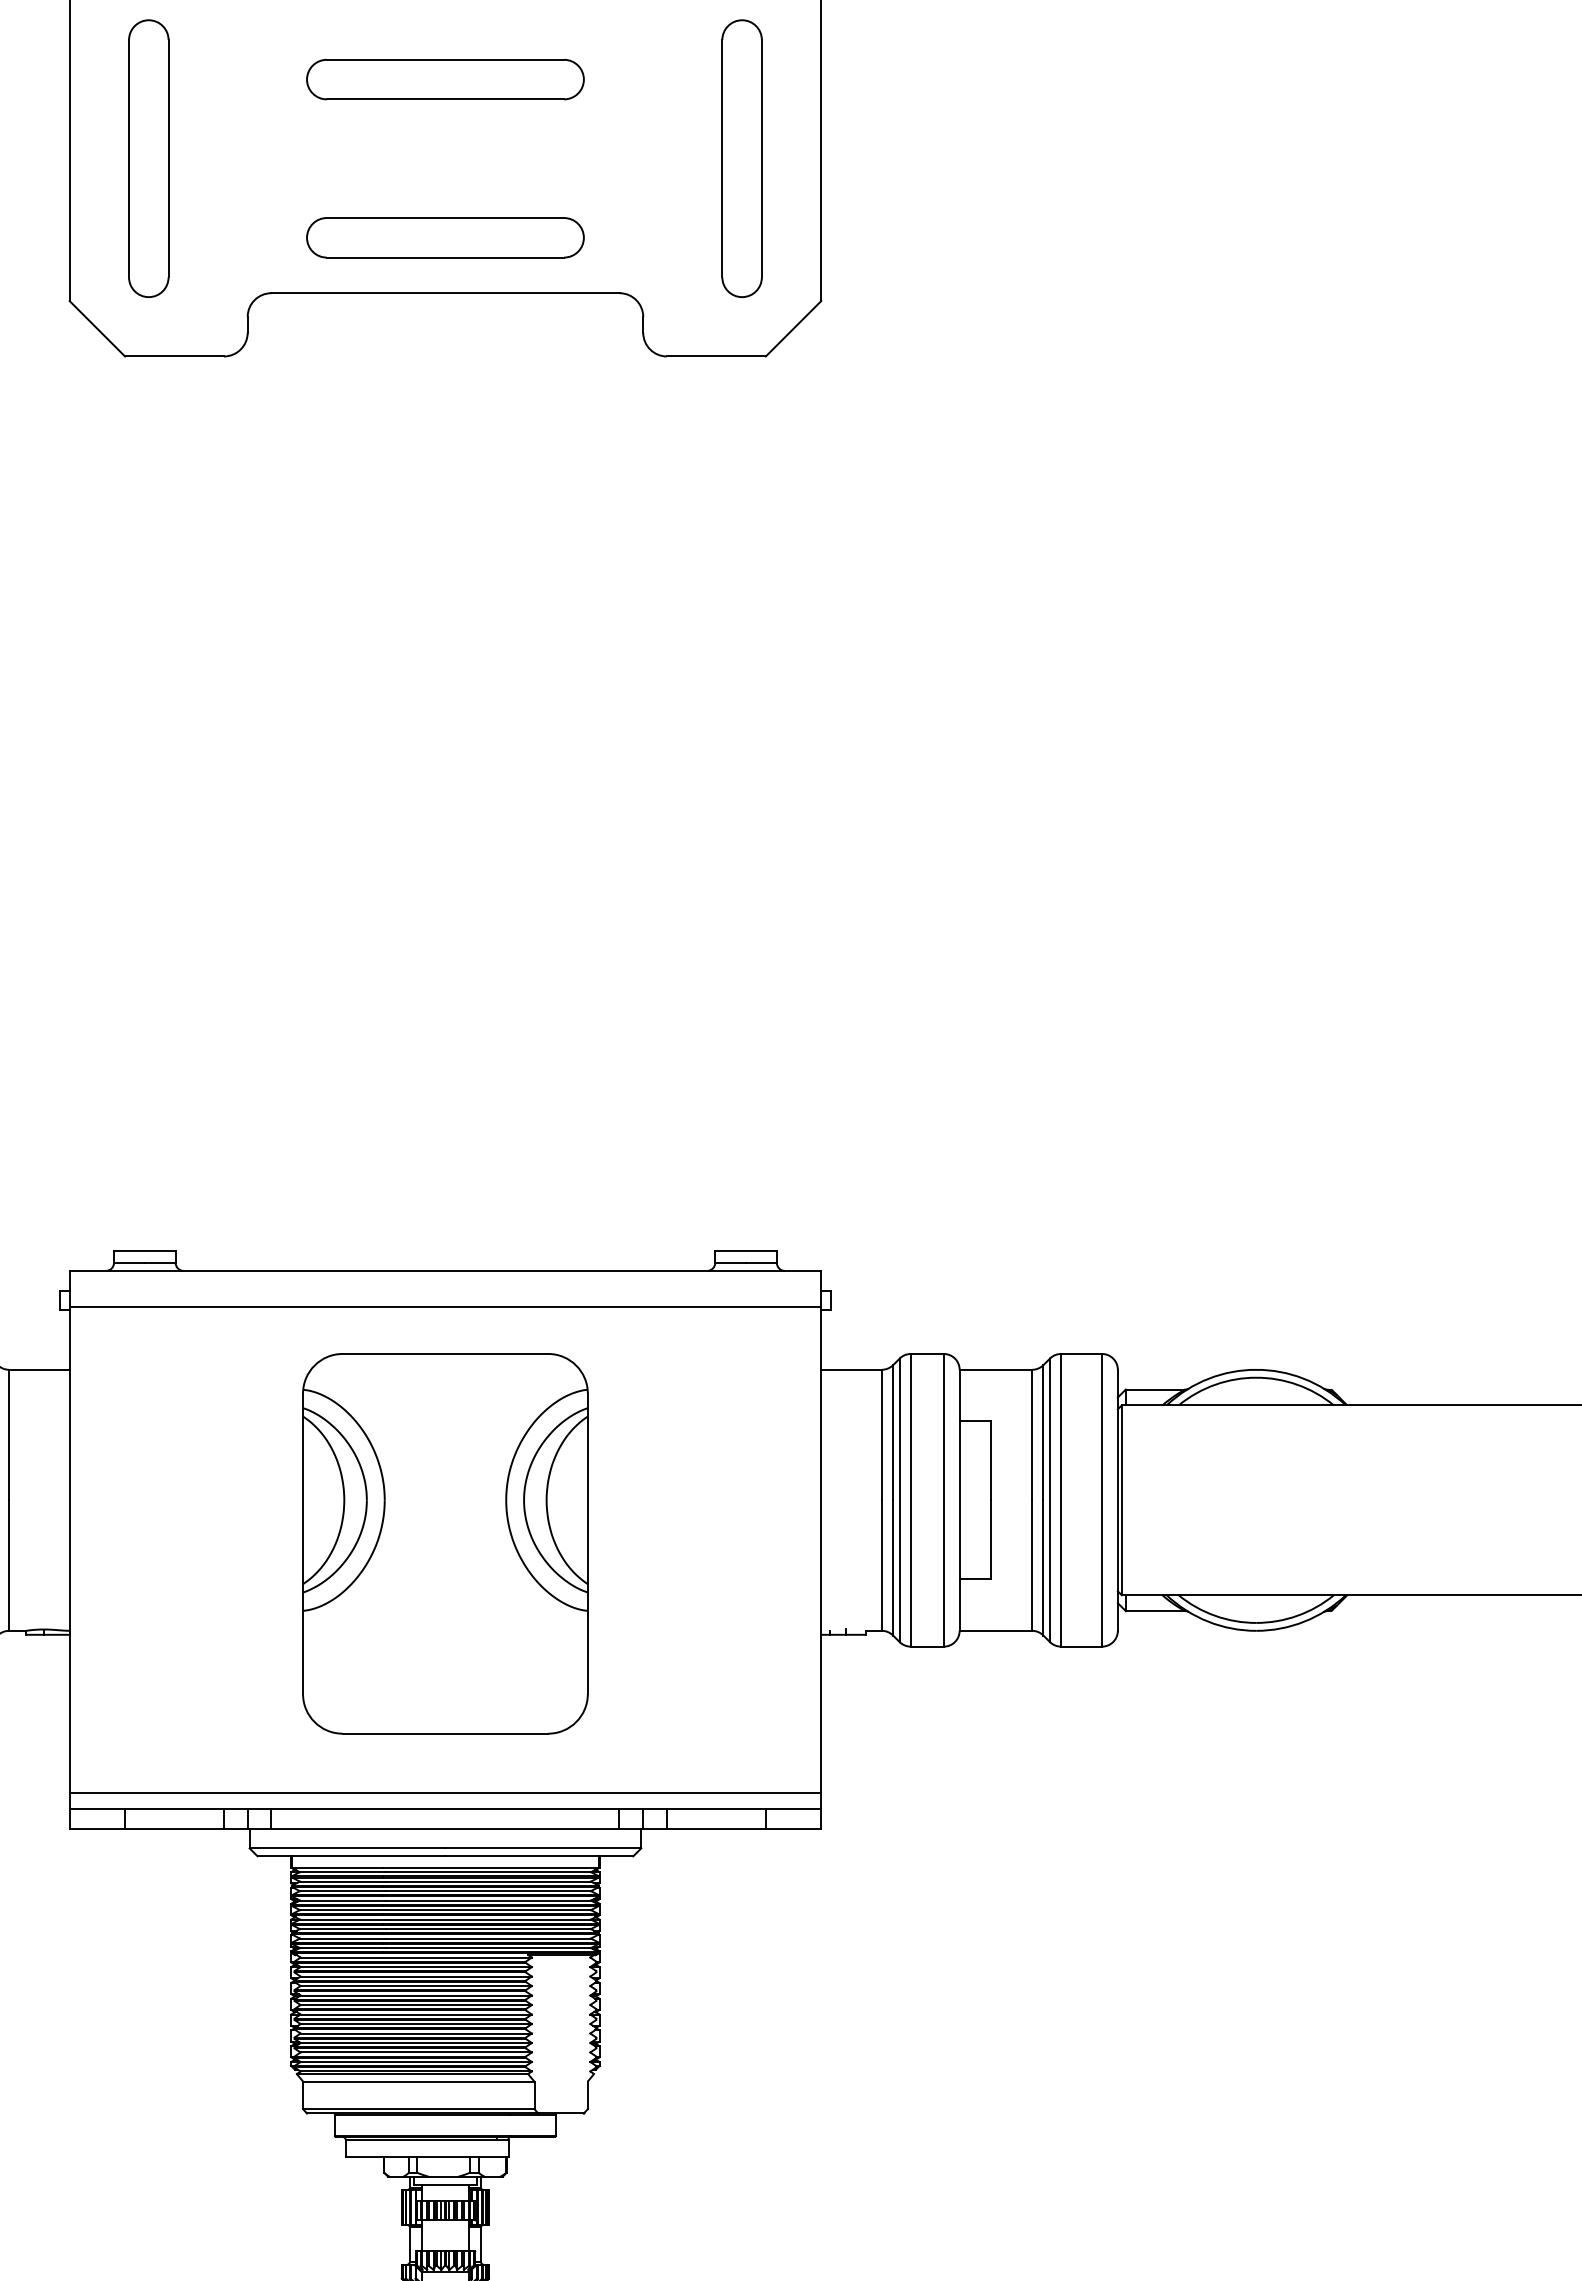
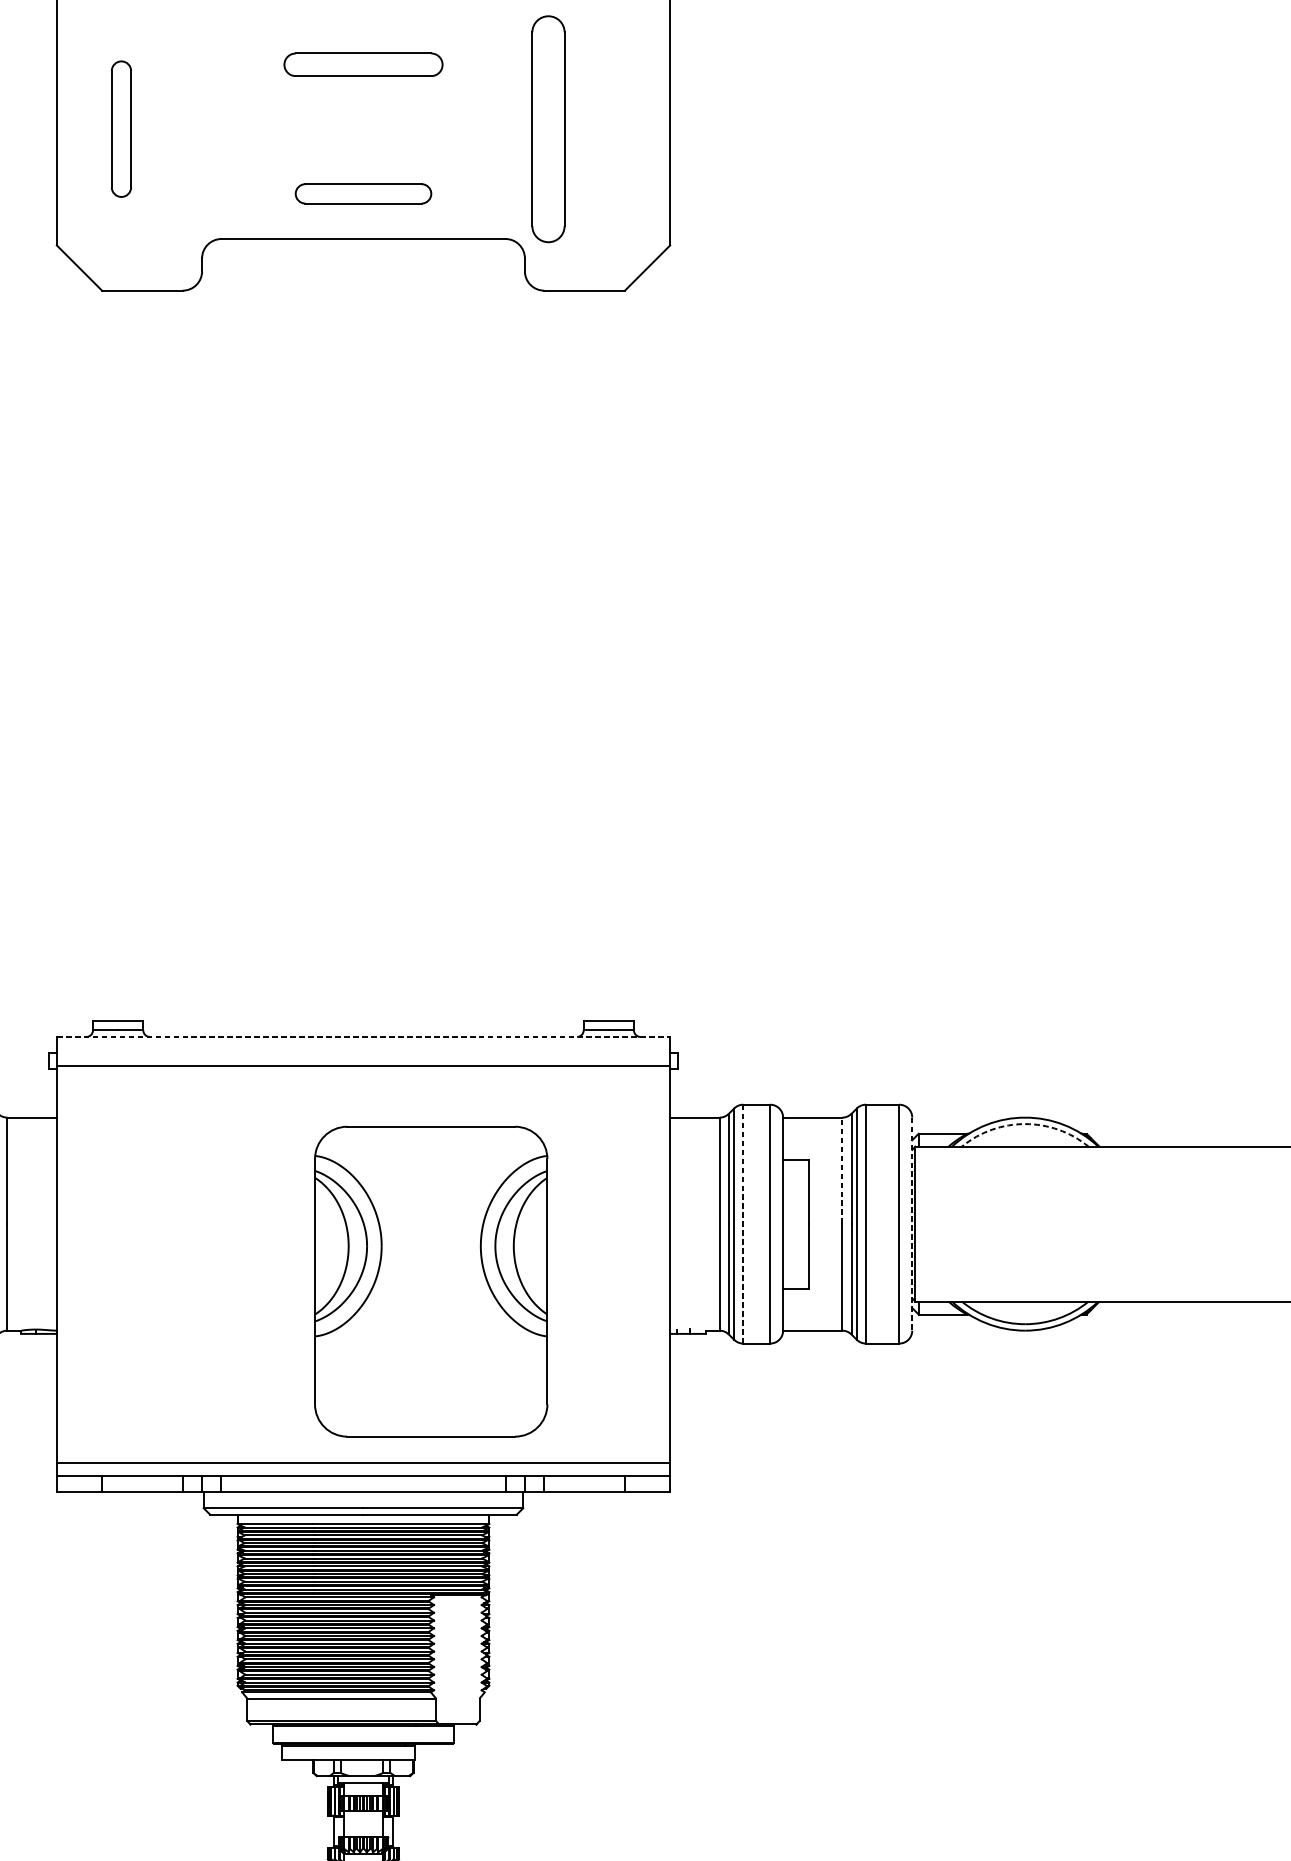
part: (445, 79) -> (363, 64), size x0.7
part: (148, 158) -> (121, 129), size x0.6
part: (741, 158) -> (547, 129), moved
part: (445, 237) -> (363, 193), size x0.6
line: (445, 1270) -> (363, 1036), solid -> dashed
arc: (1256, 1377) -> (1025, 1123), solid -> dashed
line: (1032, 1434) -> (842, 1170), solid -> dashed
line: (910, 1500) -> (743, 1224), solid -> dashed
line: (1117, 1500) -> (911, 1224), solid -> dashed
part: (445, 1543) -> (431, 1281), moved

